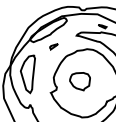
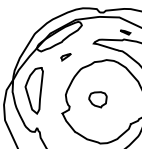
part: (79, 81) -> (97, 99), size x0.71

